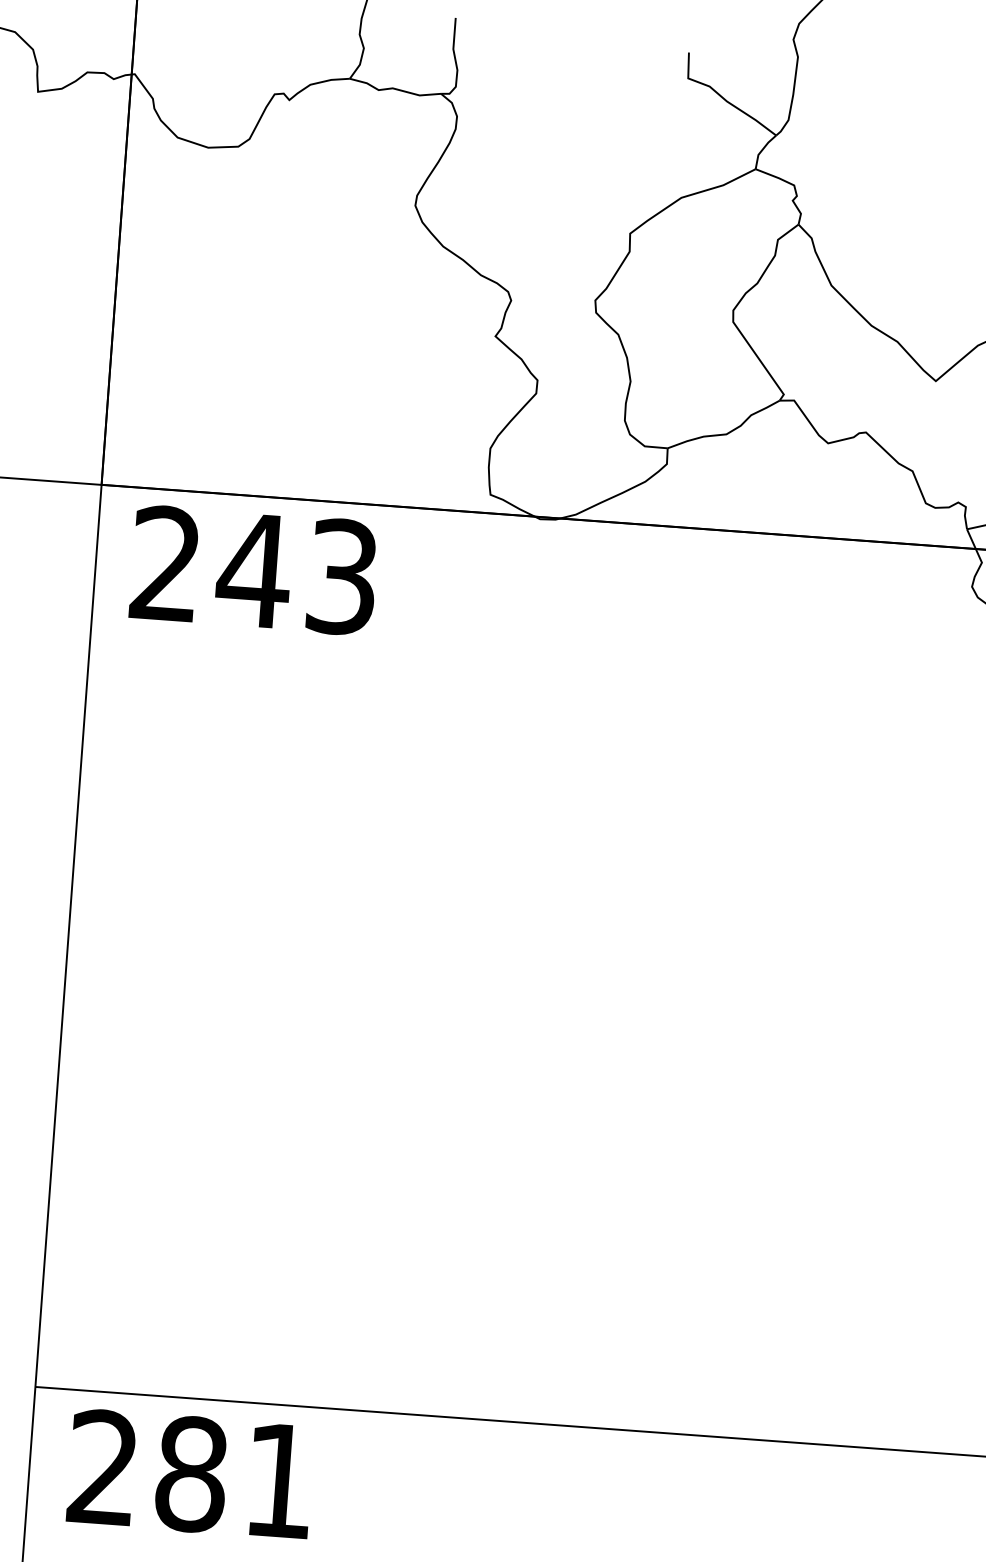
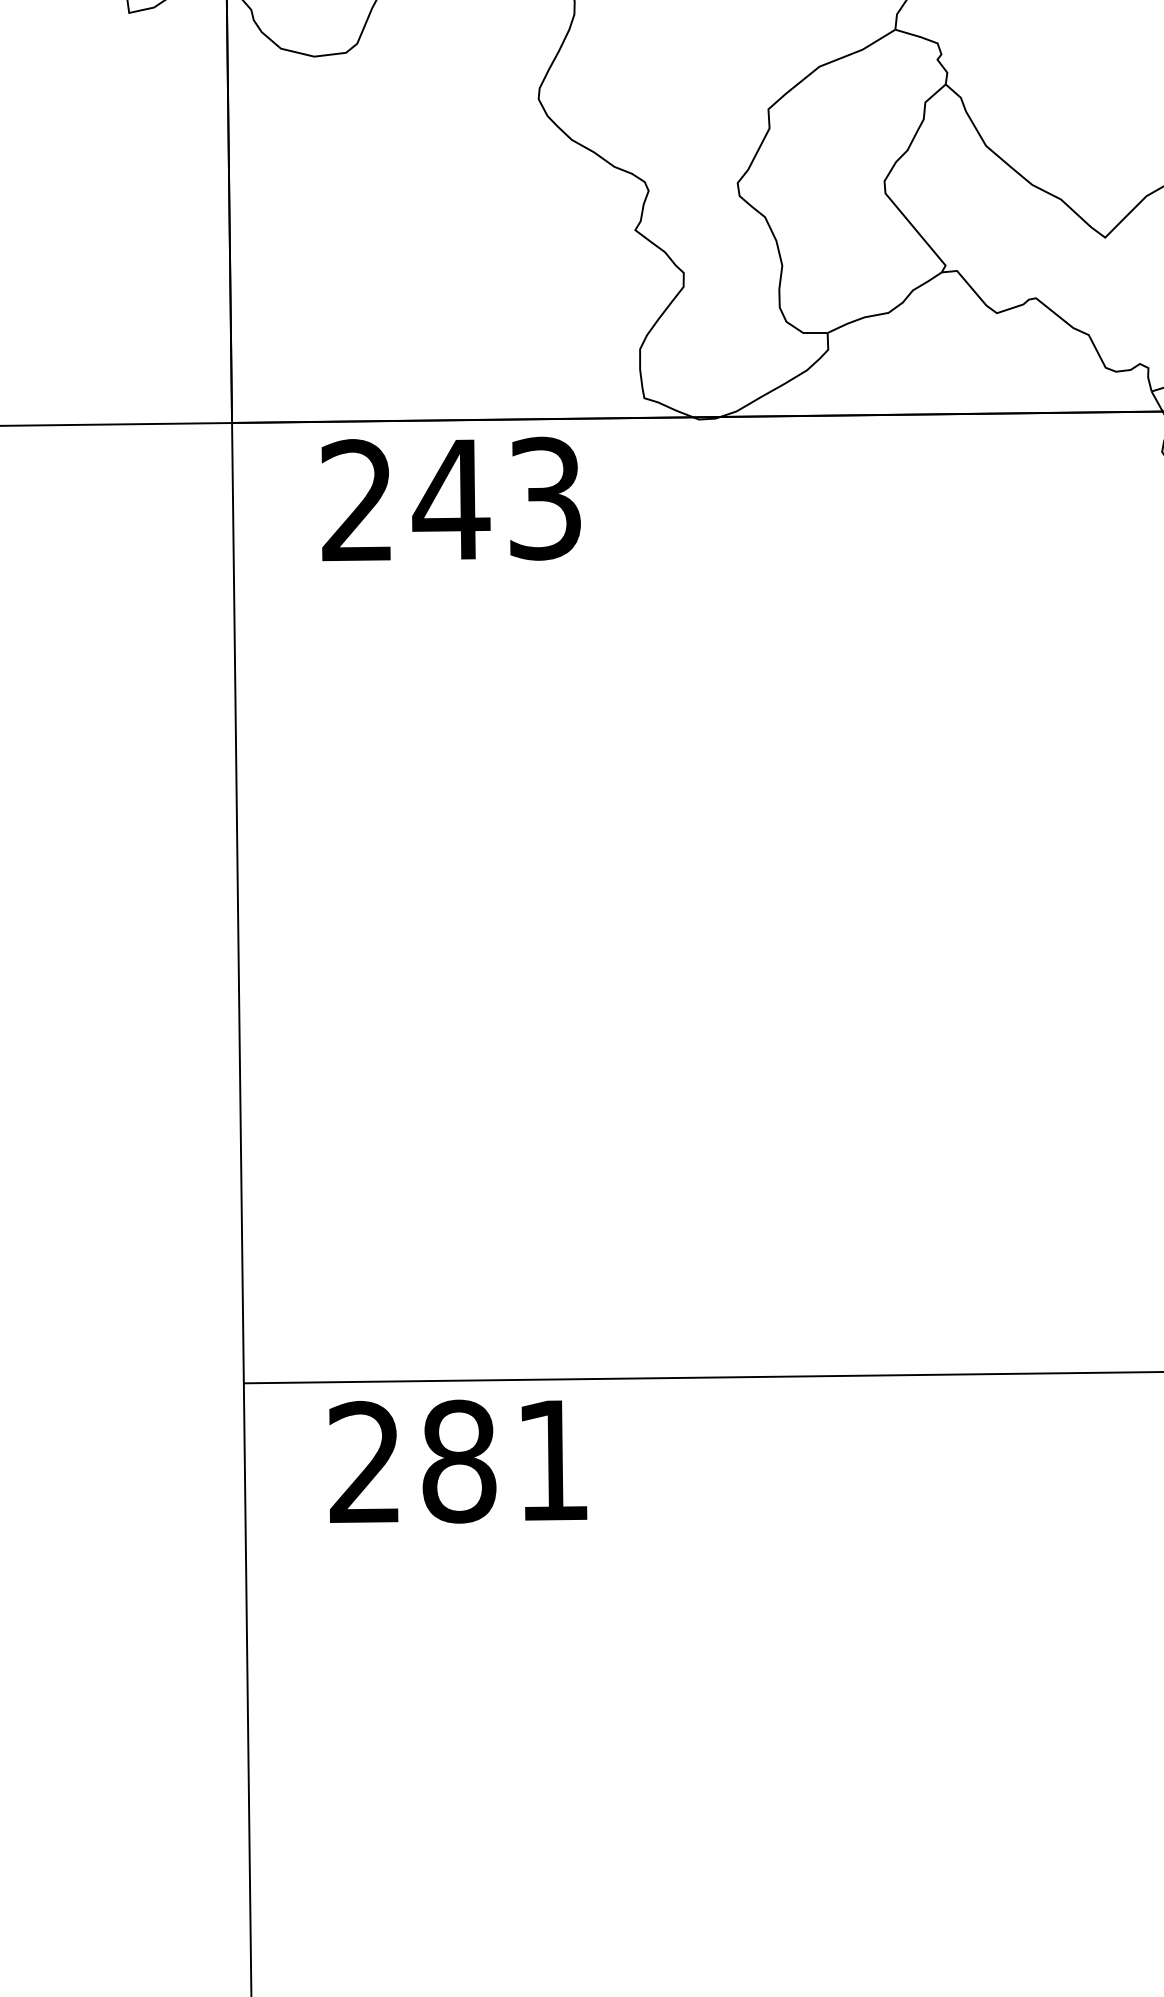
text: (253, 569) -> (450, 498), moved
text: (191, 1474) -> (458, 1461), moved

